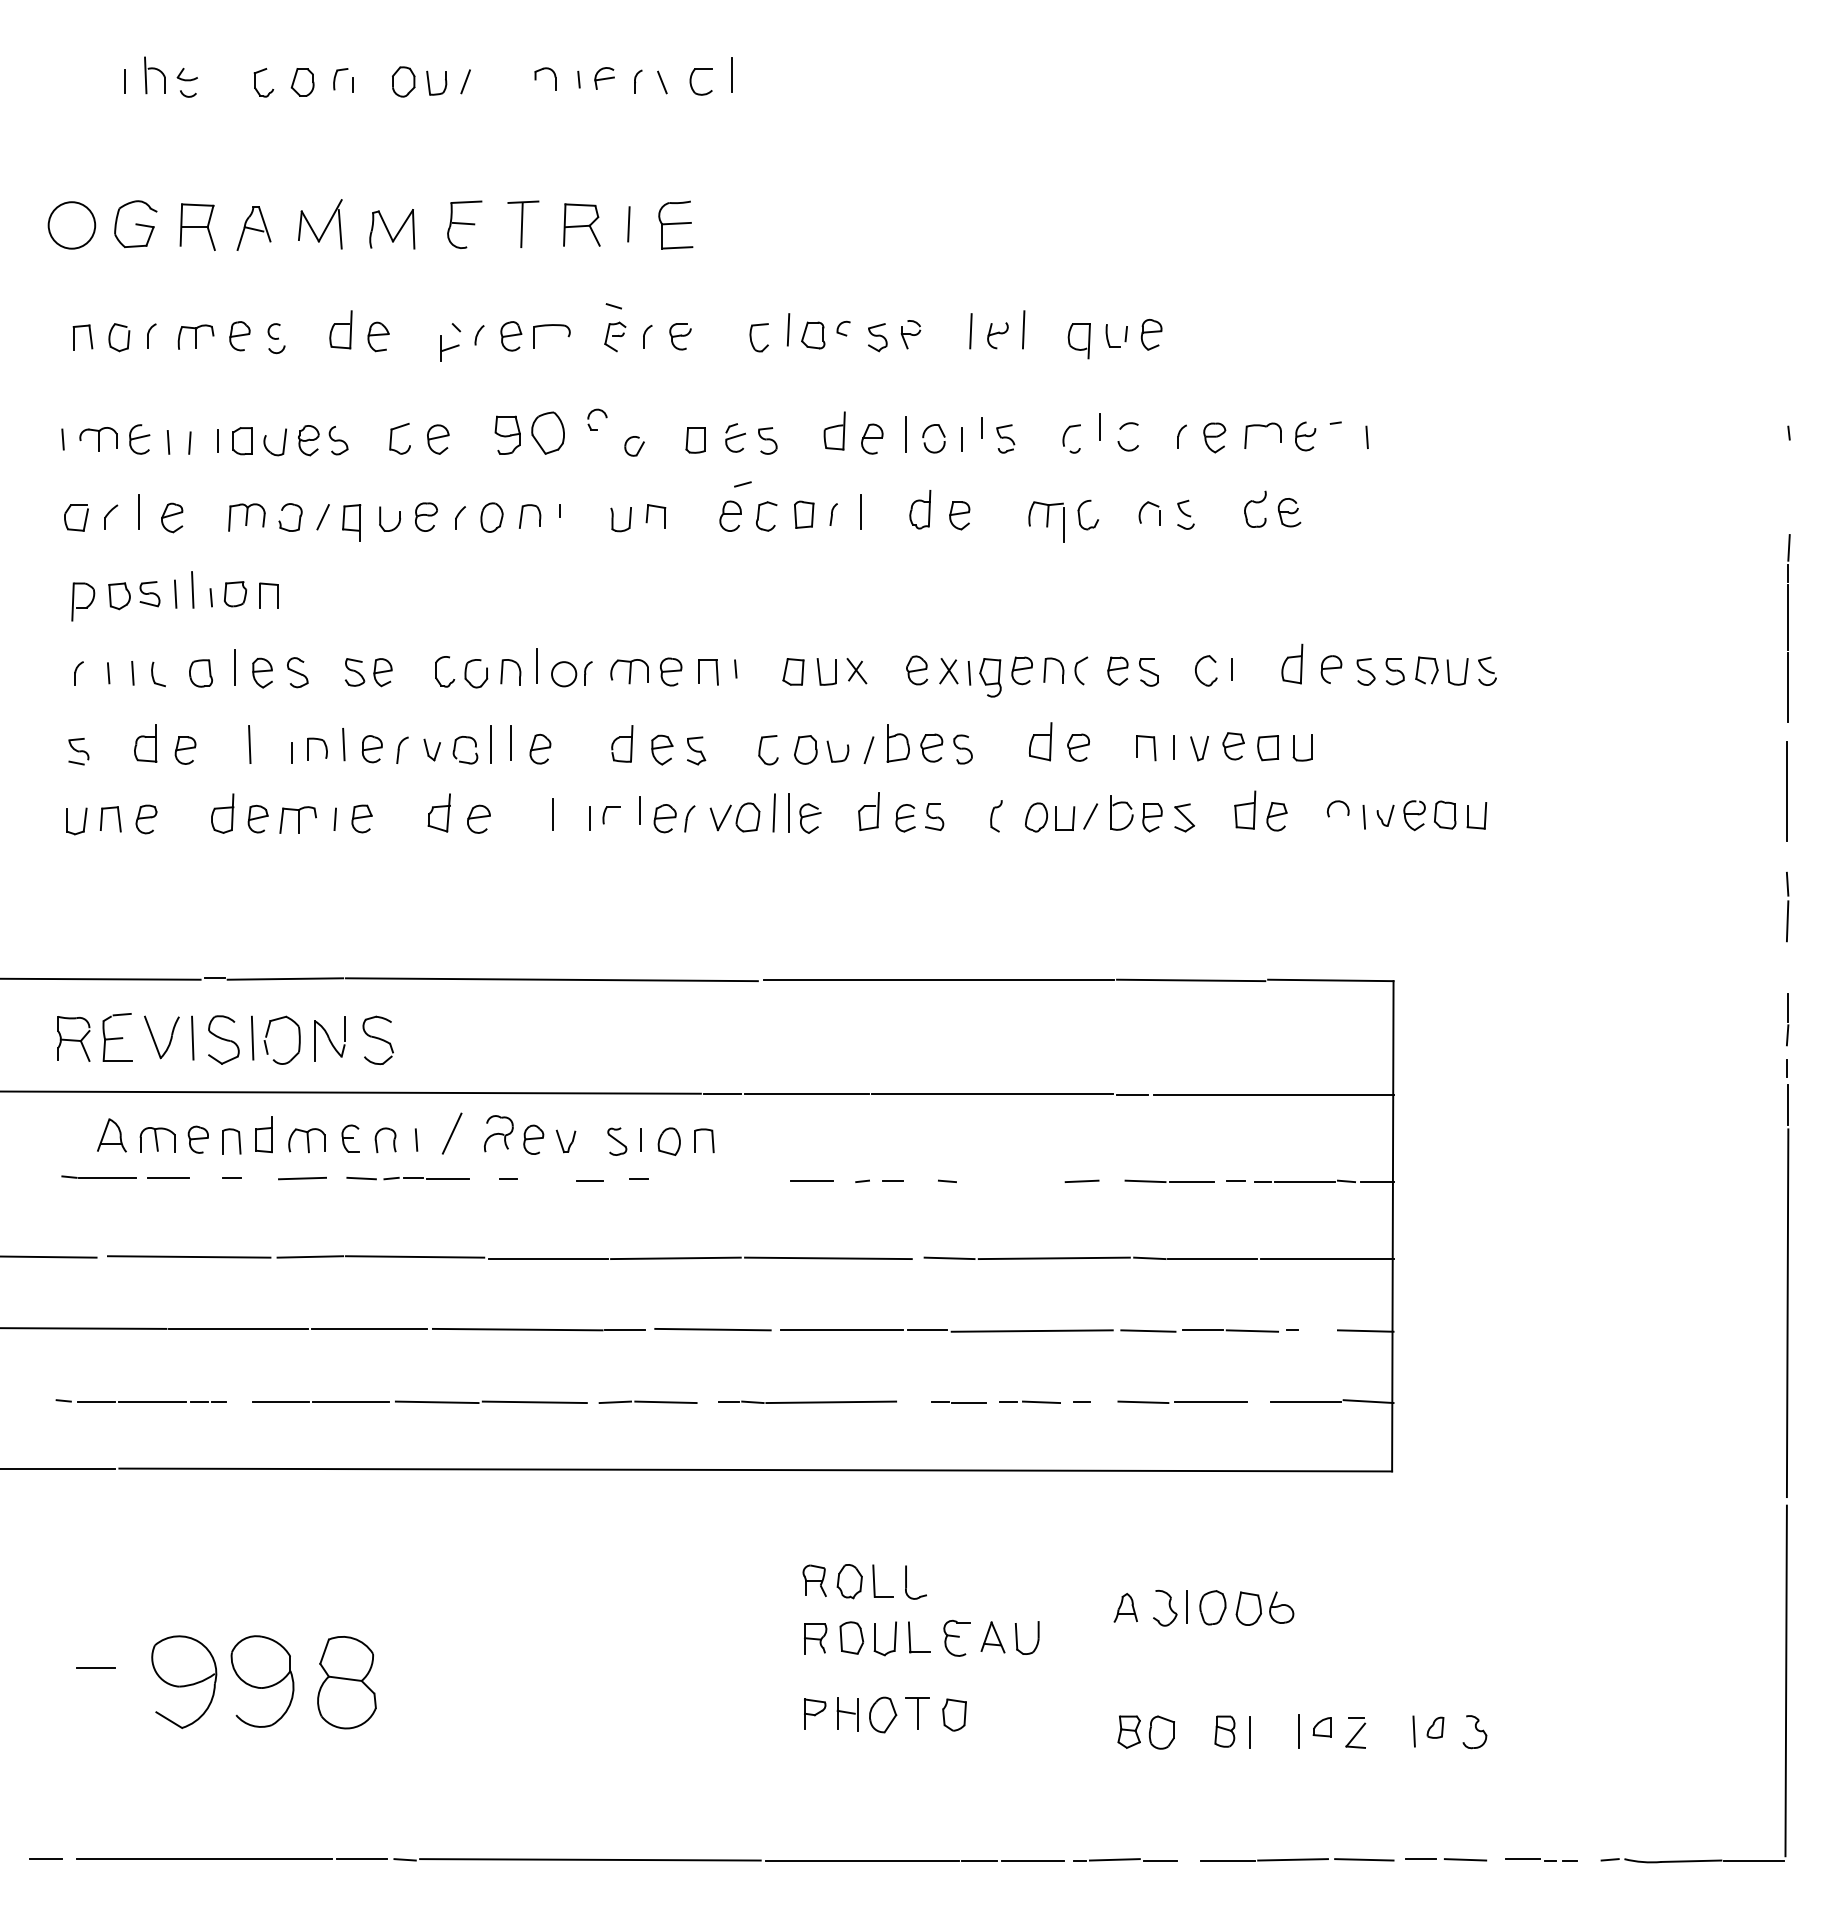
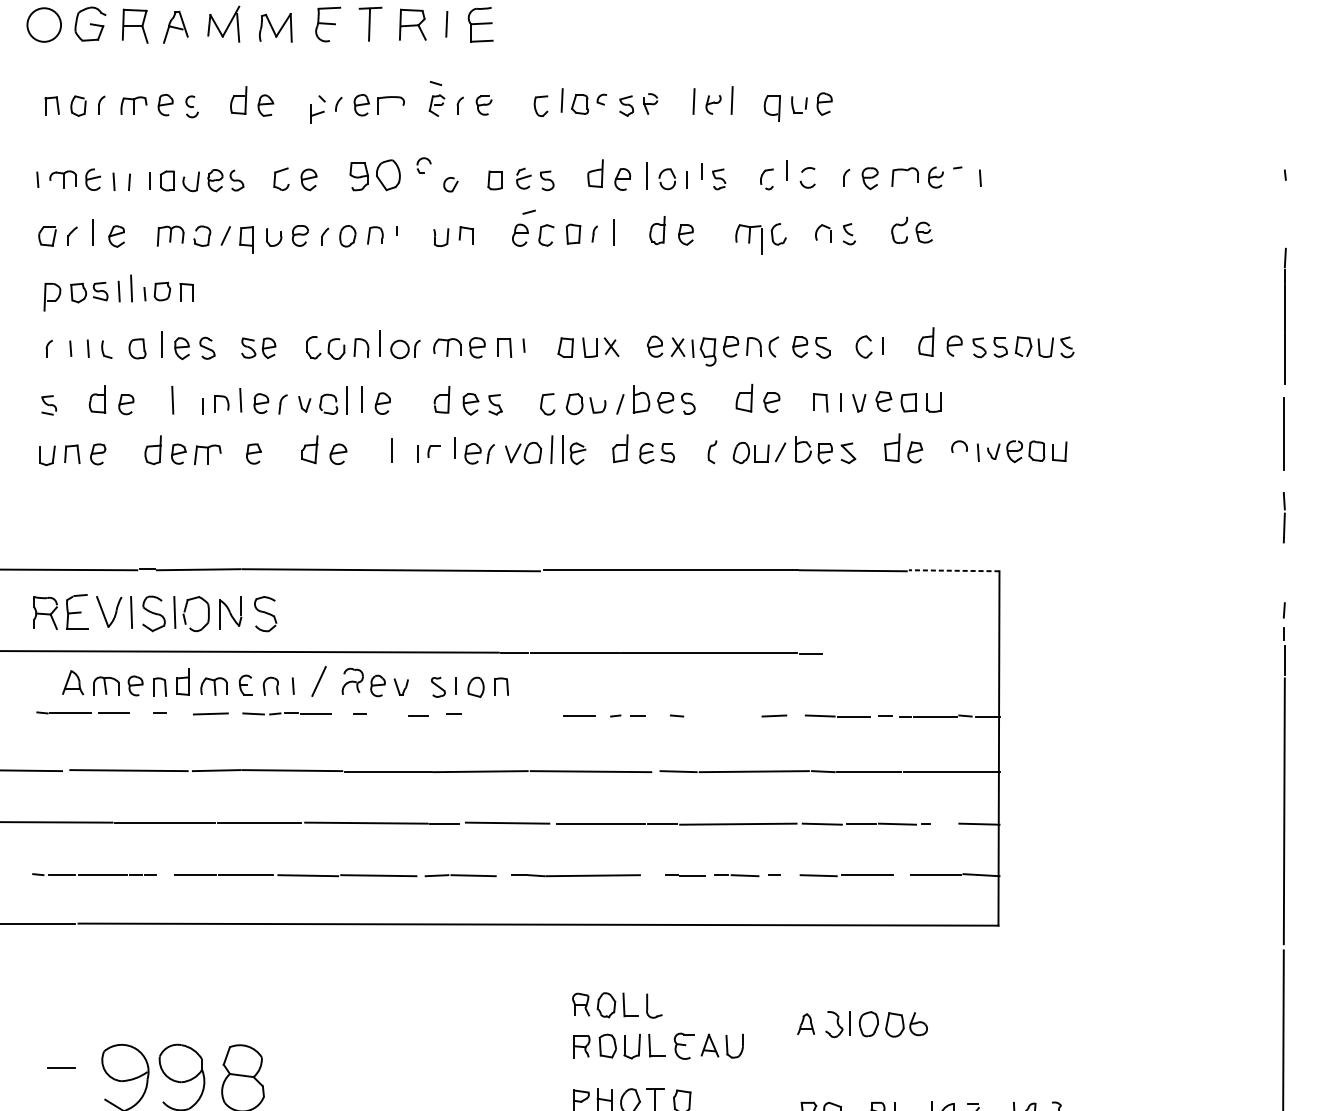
line: (334, 818) -> (234, 453), removed
line: (1330, 980) -> (953, 570), solid -> dashed
line: (1788, 1007) -> (1284, 590), removed
line: (1273, 1095) -> (912, 653), removed

